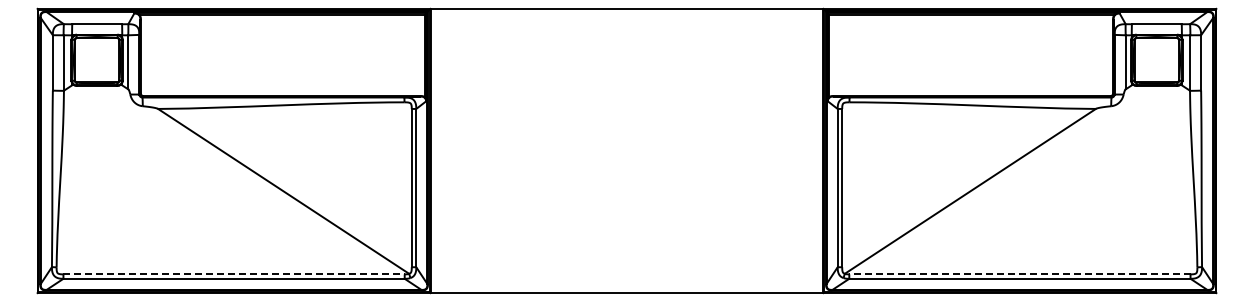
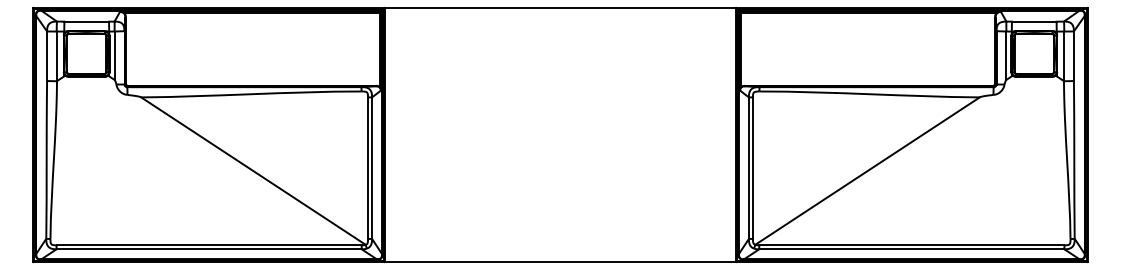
line: (234, 274) -> (209, 245), dashed -> solid
line: (1019, 274) -> (911, 245), dashed -> solid

